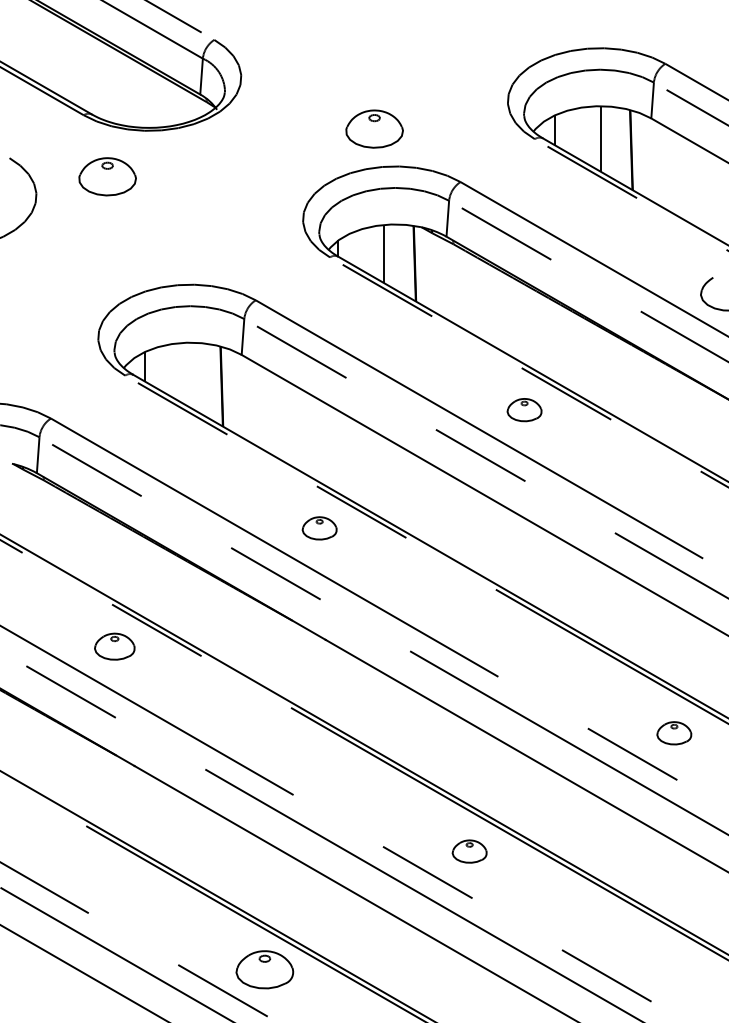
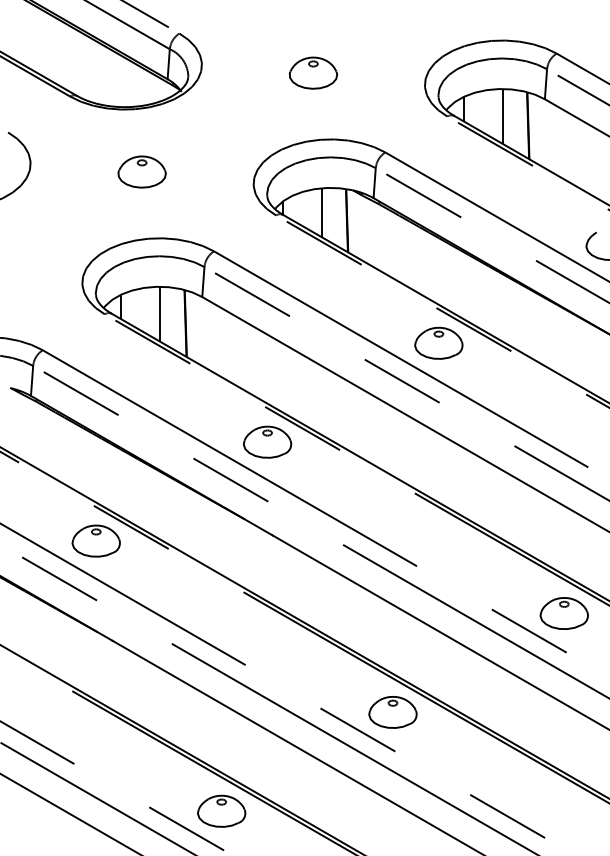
part: (374, 128) -> (313, 72), moved
part: (106, 176) -> (141, 171), moved
line: (190, 374) -> (159, 313), added
part: (524, 409) -> (438, 342), size x1.67
part: (319, 527) -> (267, 441), size x1.67
part: (114, 646) -> (95, 540), size x1.43
part: (673, 733) -> (563, 613), size x1.67
part: (469, 851) -> (392, 712), size x1.67

